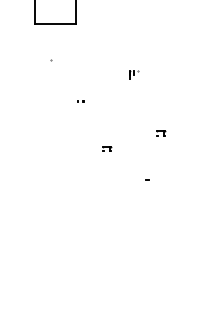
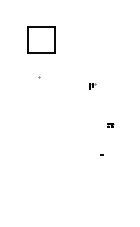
part: (107, 149) -> (75, 135), removed

